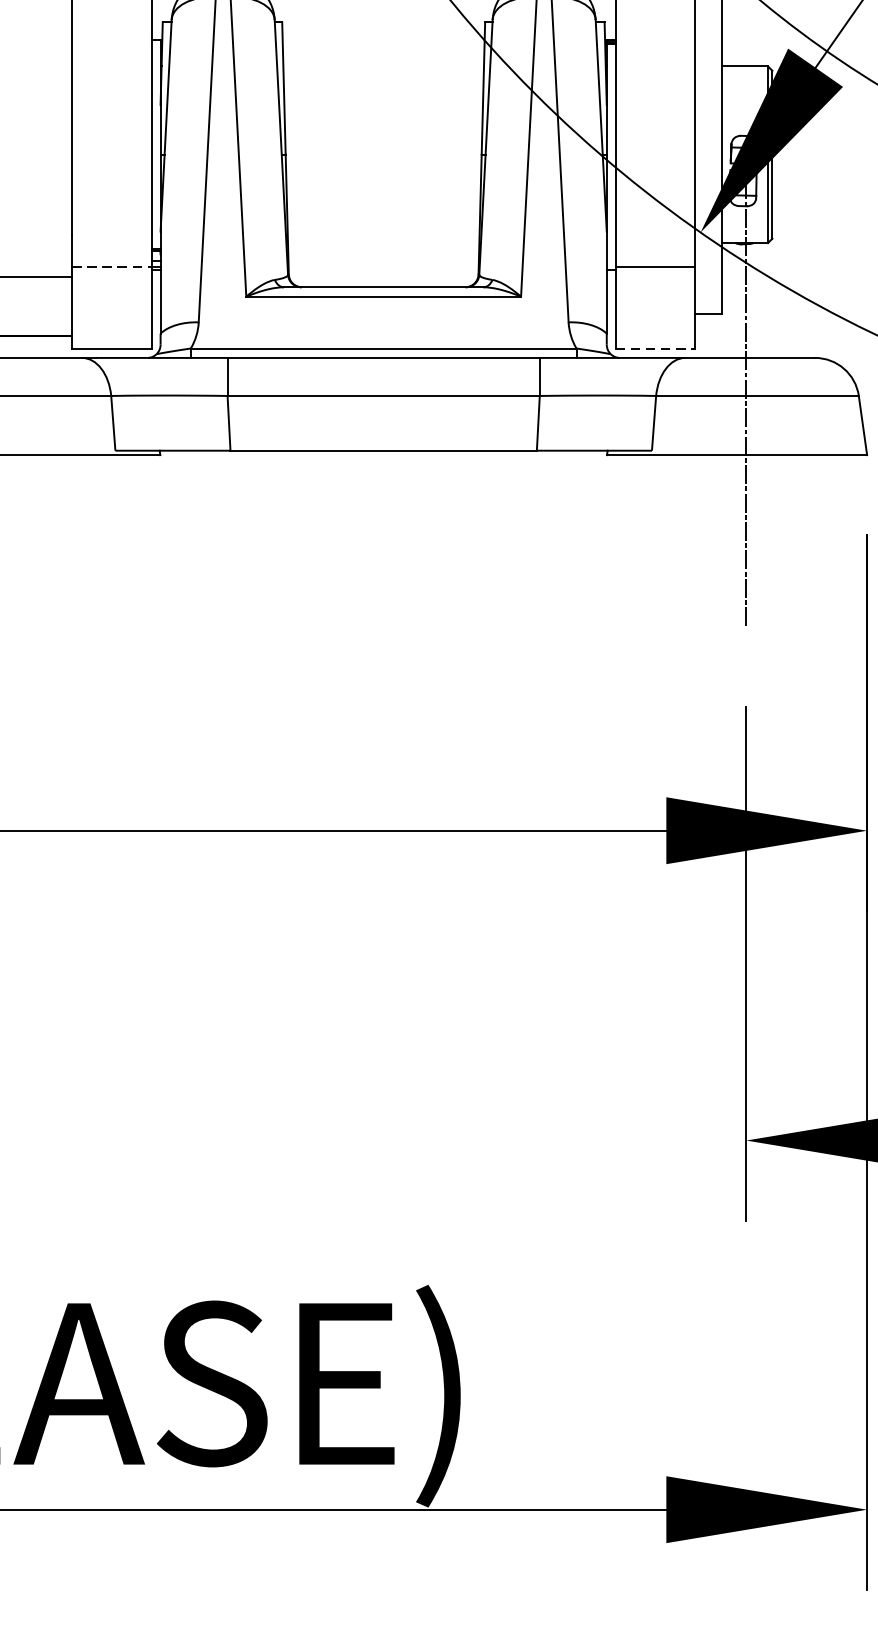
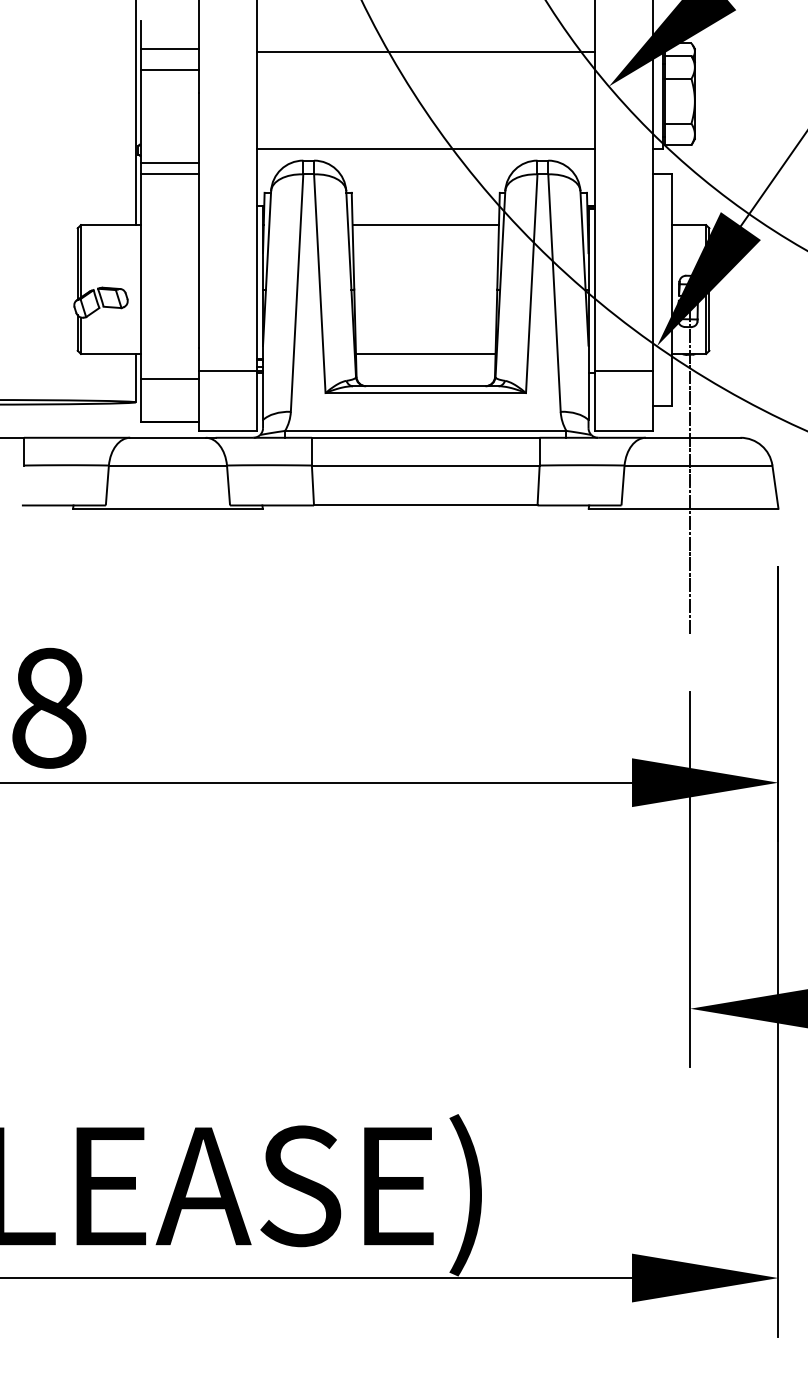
line: (383, 66) -> (425, 225), added
line: (383, 243) -> (425, 354), added
line: (113, 267) -> (228, 371), dashed -> solid
line: (656, 349) -> (624, 431), dashed -> solid

